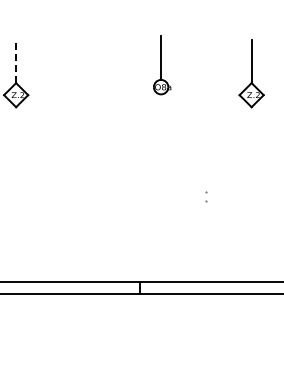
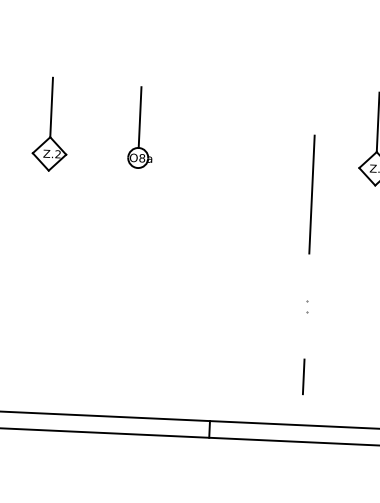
line: (16, 61) -> (52, 107), dashed -> solid
part: (162, 65) -> (141, 128), moved
line: (206, 115) -> (312, 194), added
line: (206, 246) -> (303, 375), added

